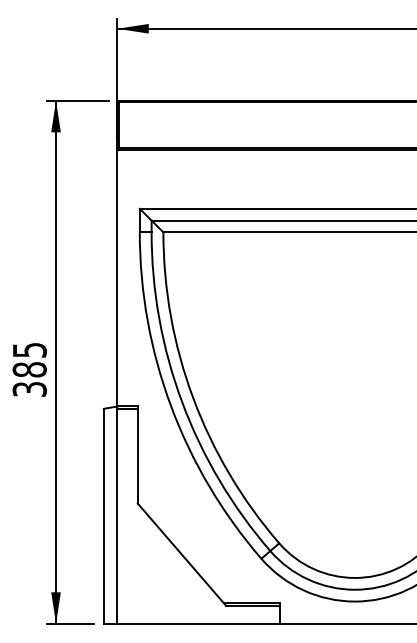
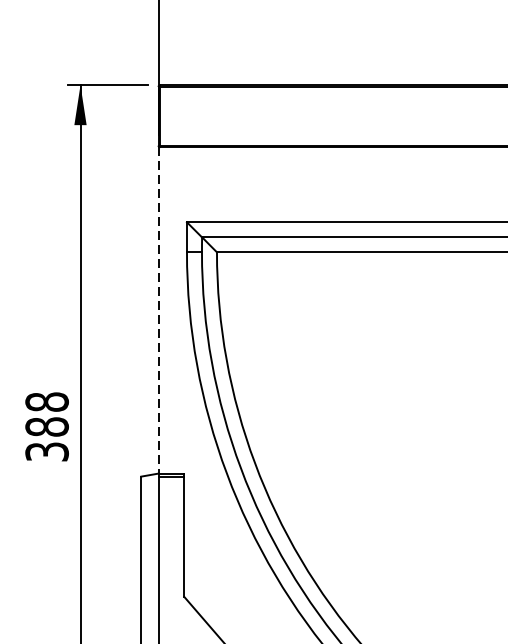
line: (117, 278) -> (158, 310), solid -> dashed
text: (29, 349) -> (46, 401), 385 -> 388

